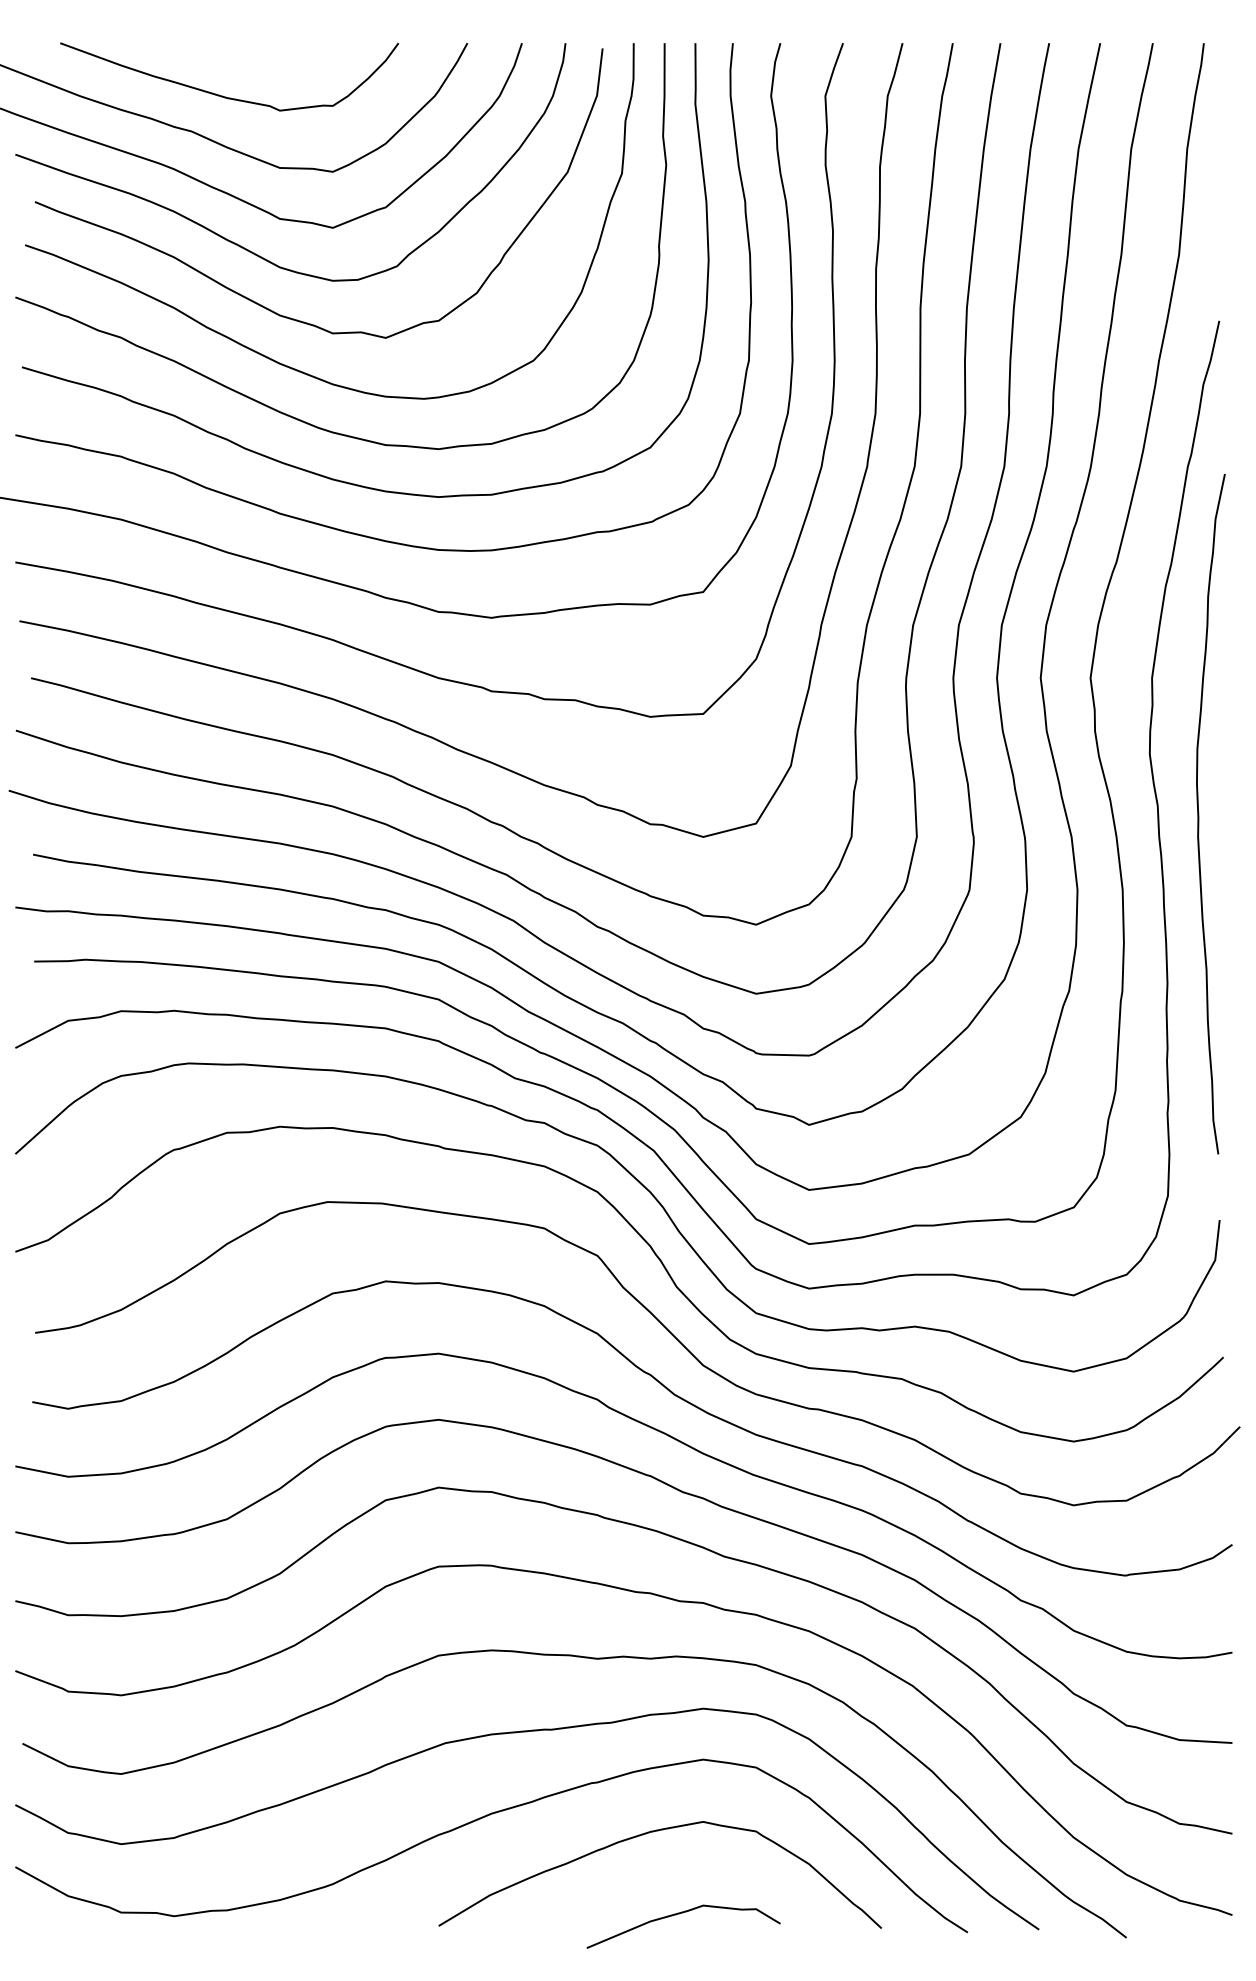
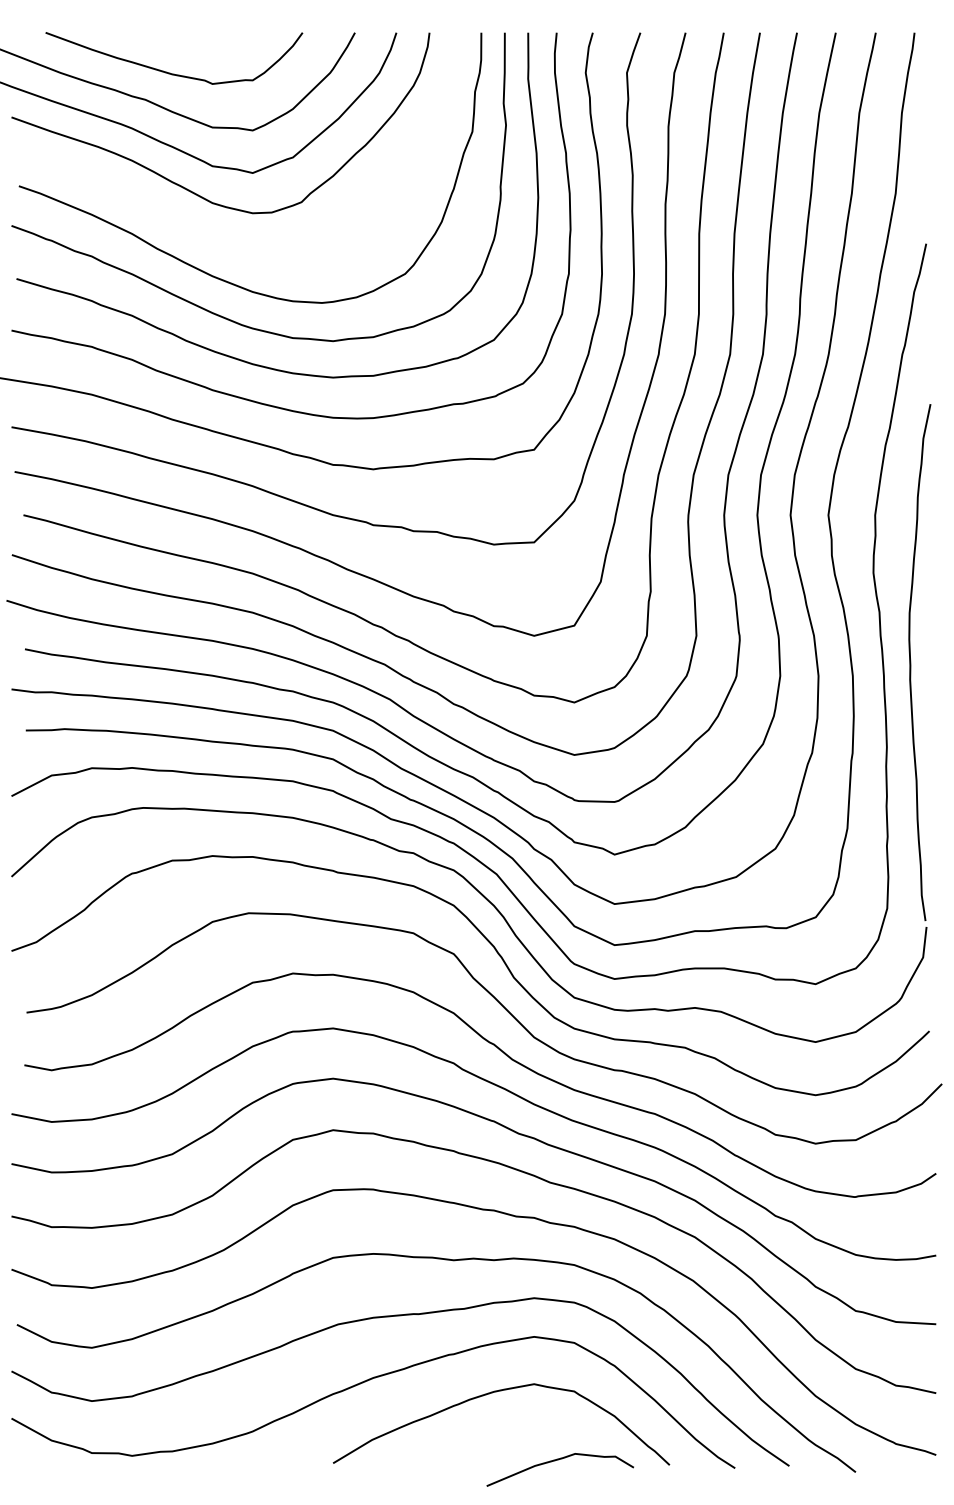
curve: (263, 305) -> (200, 232), removed
curve: (1199, 814) -> (911, 662), moved
curve: (679, 1914) -> (557, 1460), moved

